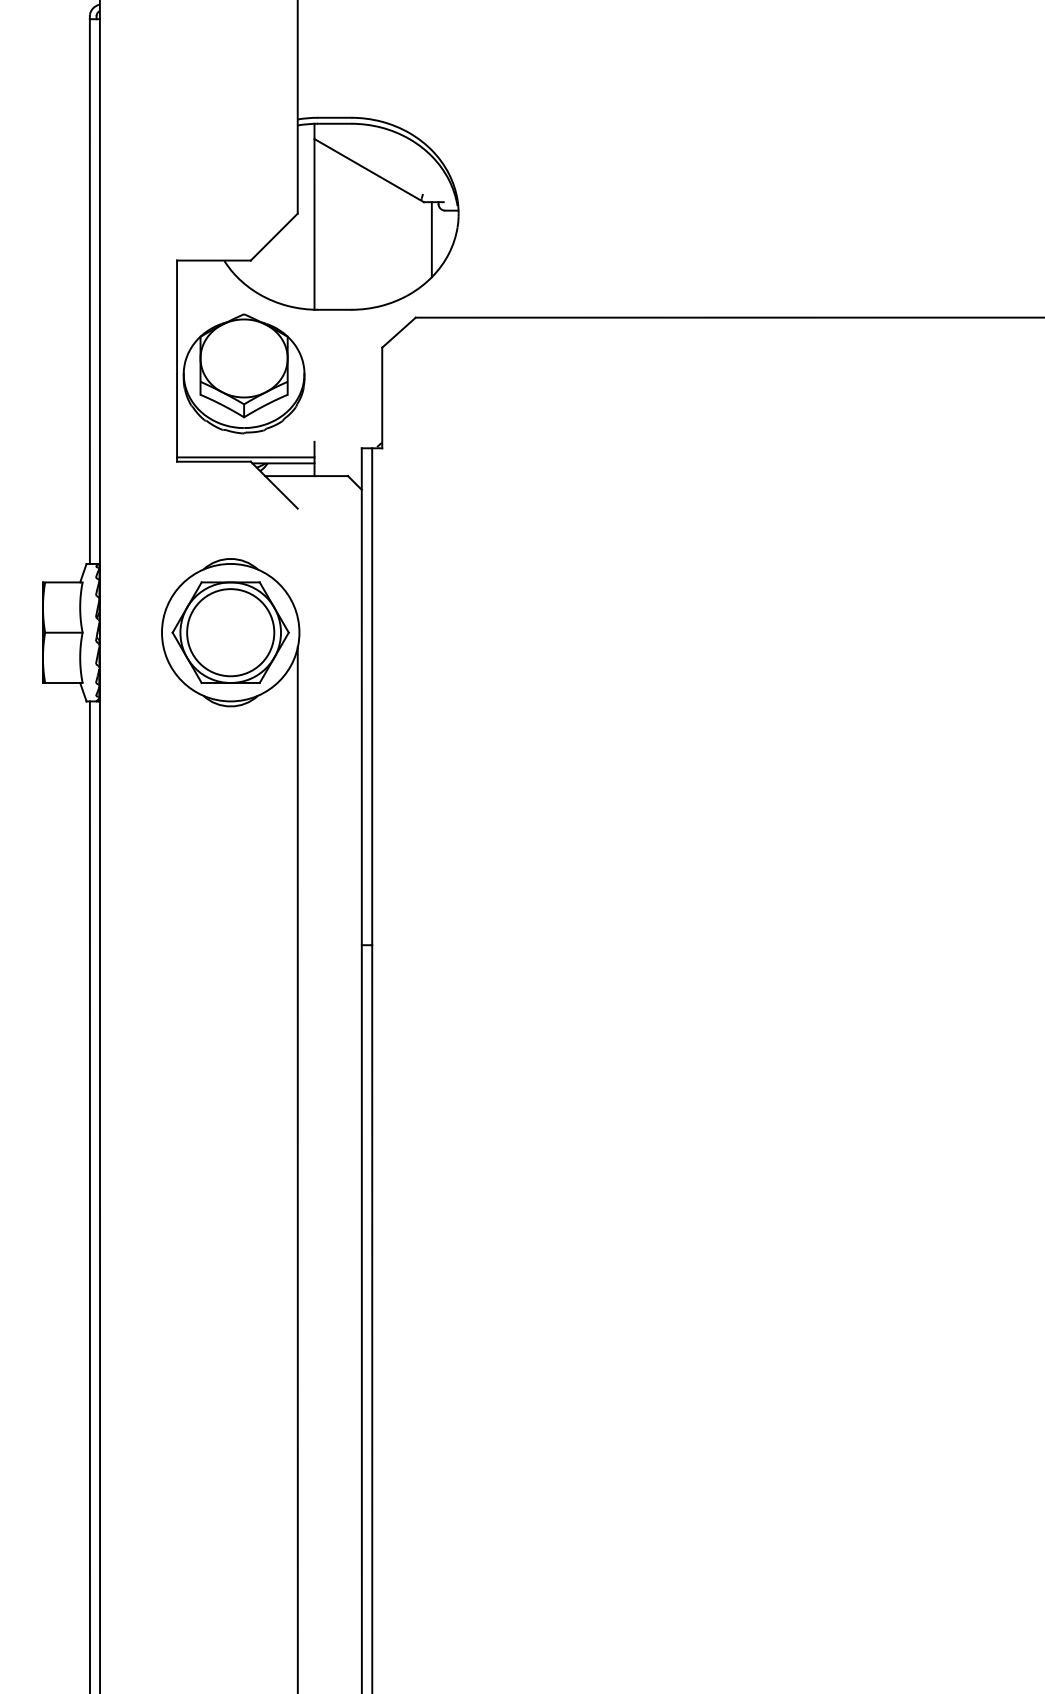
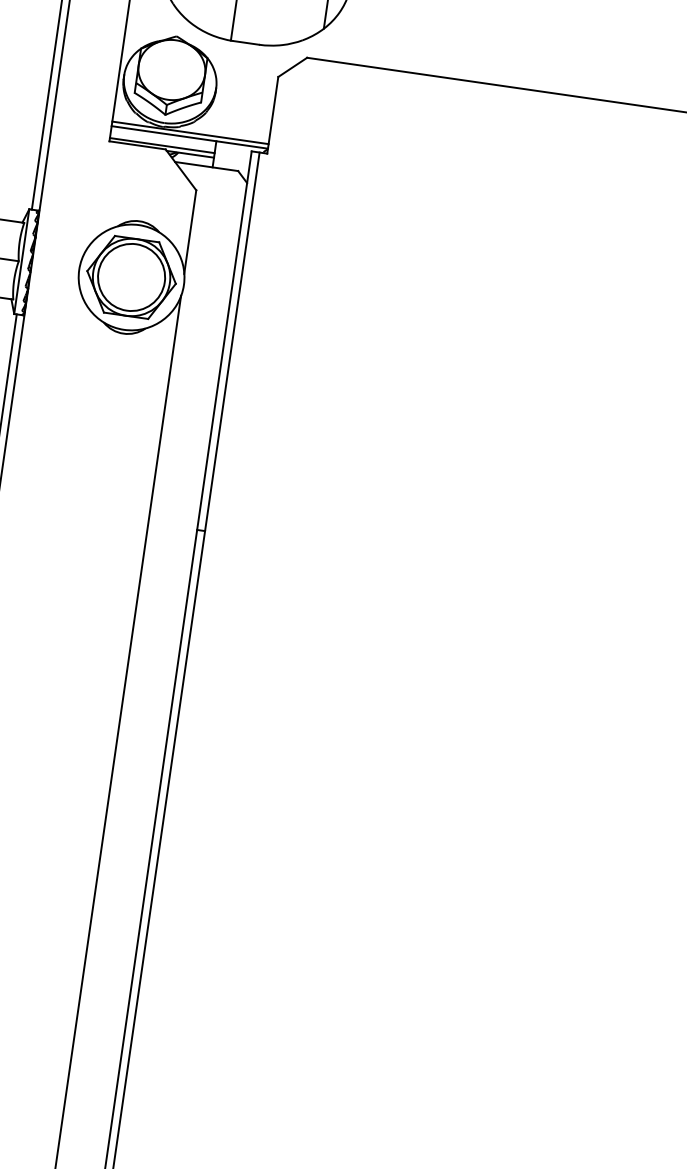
line: (279, 435) -> (190, 132), added
line: (279, 441) -> (189, 137), added
line: (297, 563) -> (190, 232), added
line: (86, 632) -> (21, 261), added

